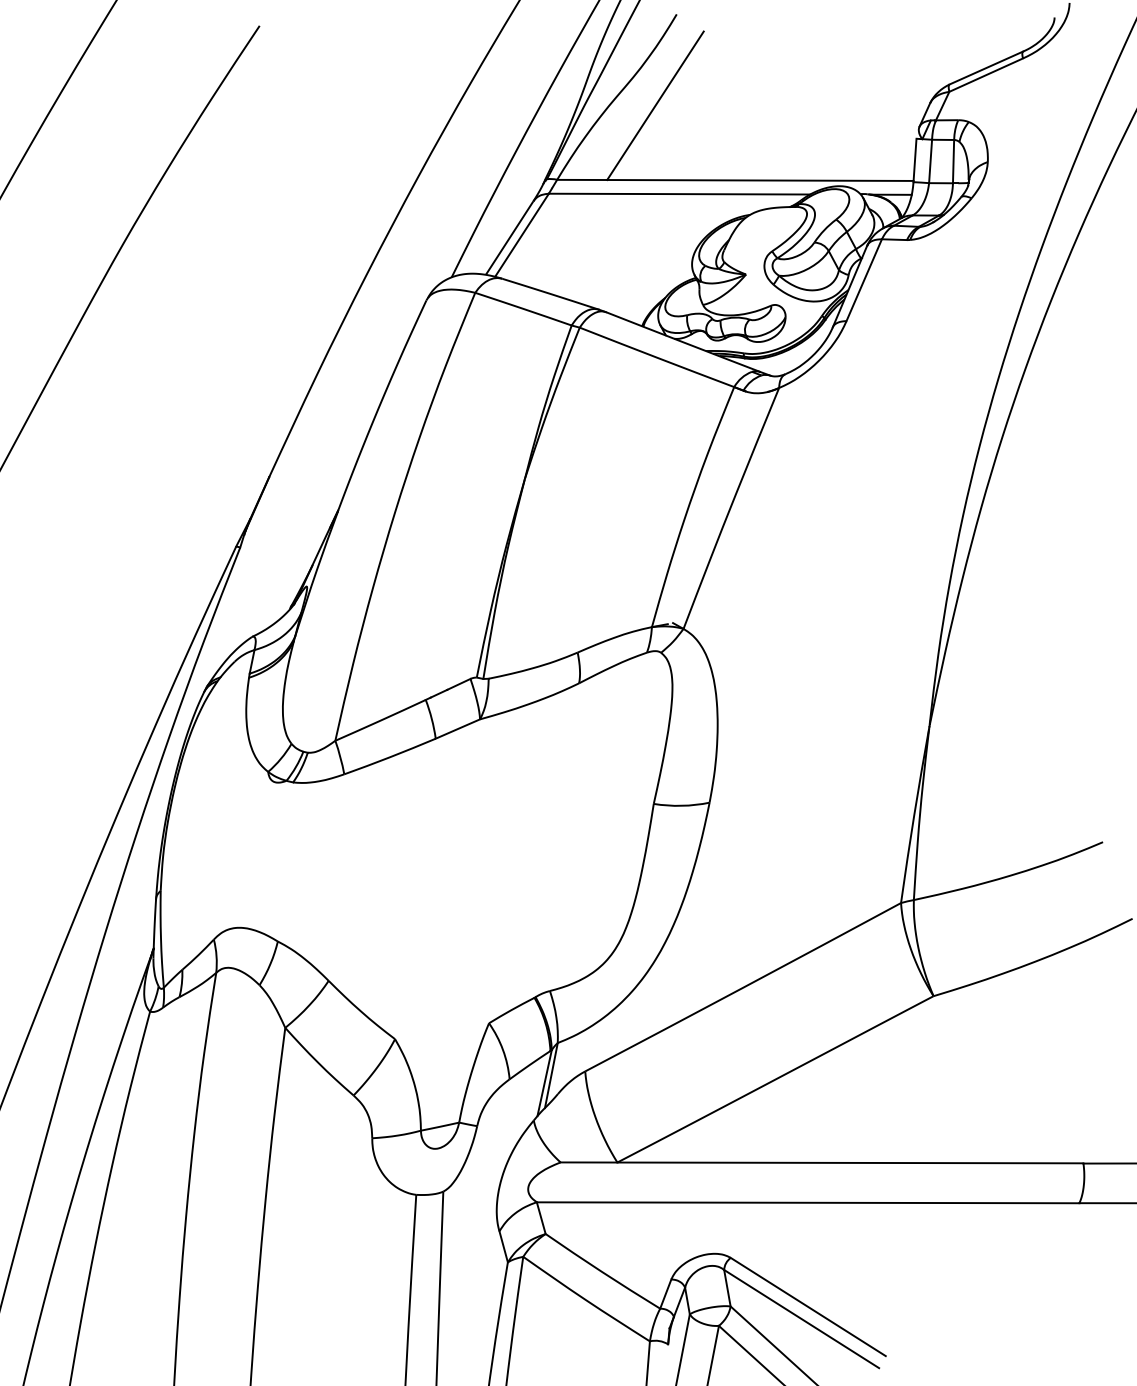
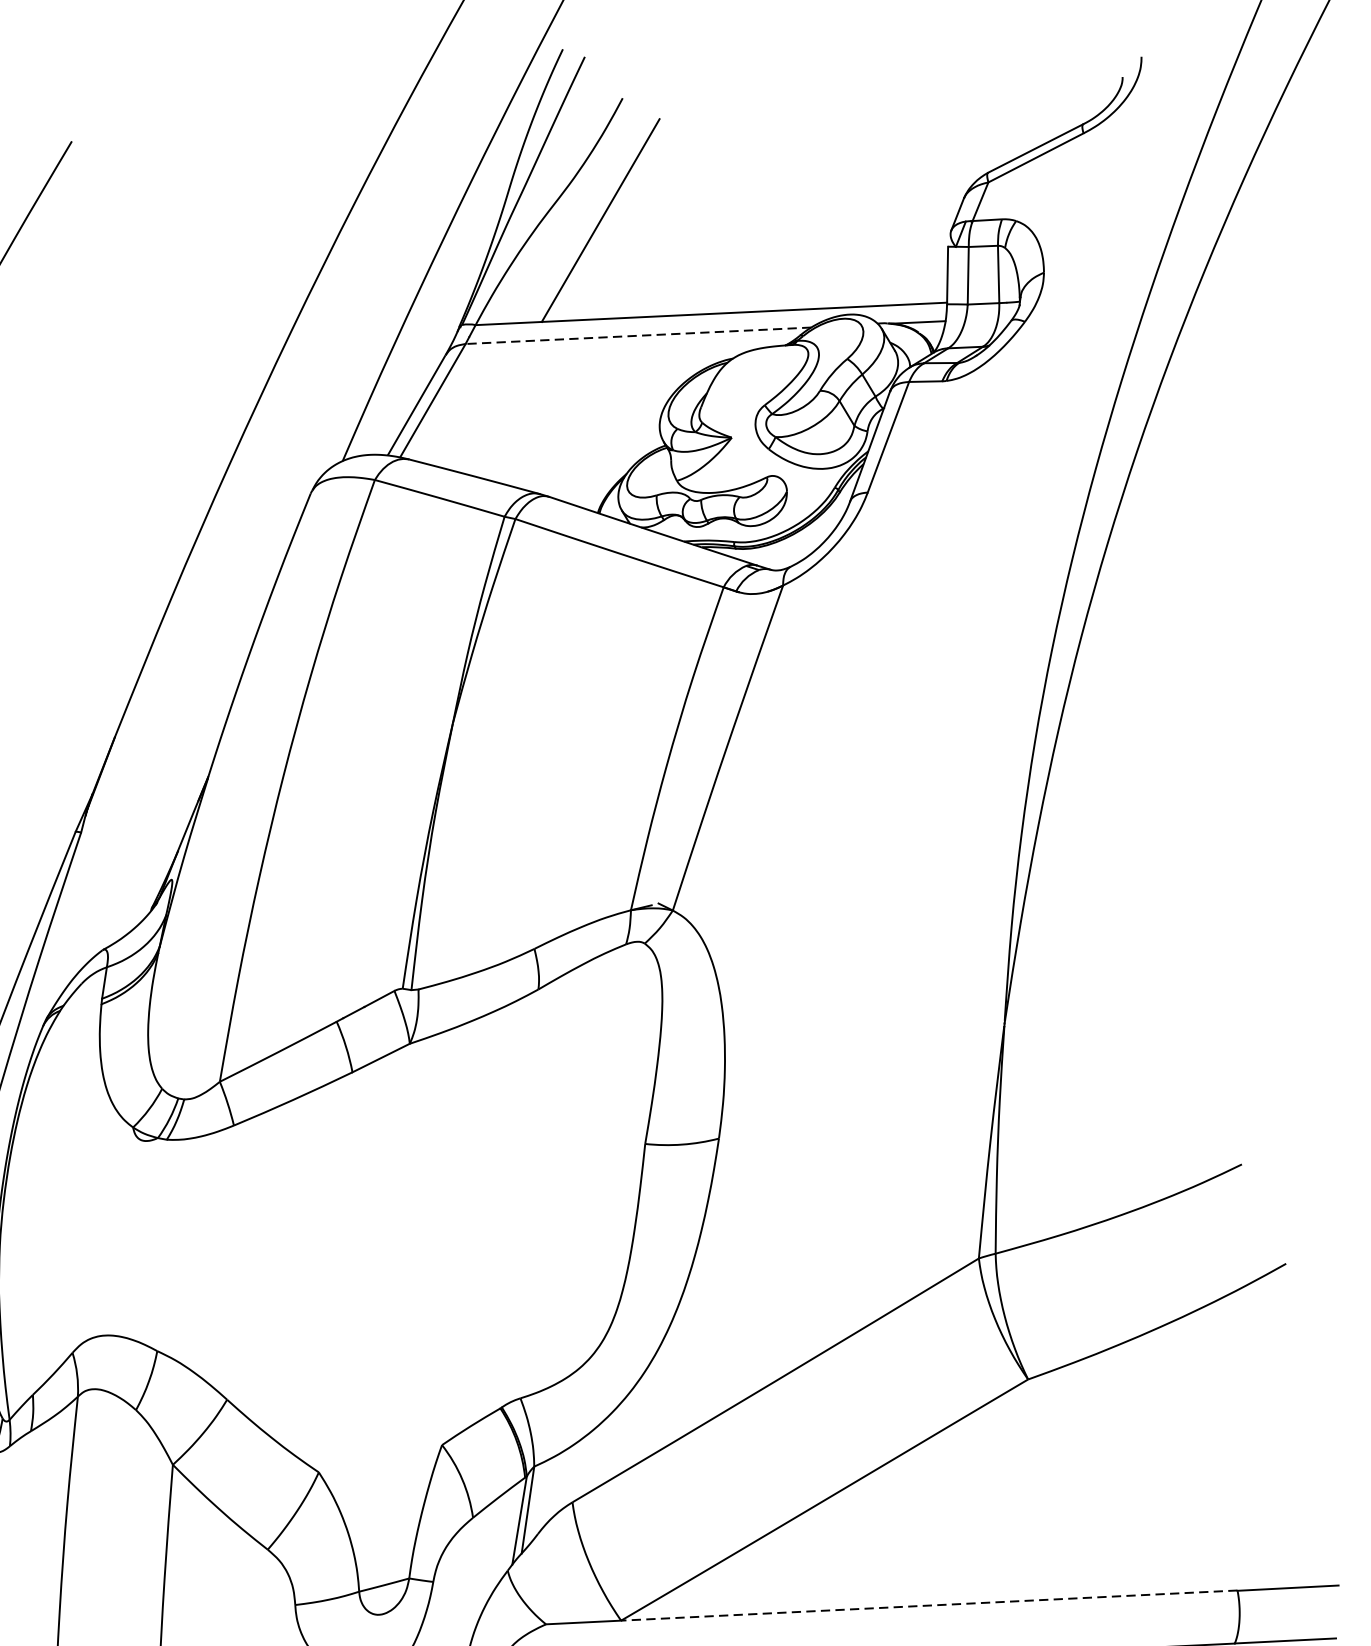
line: (679, 194) -> (638, 336), solid -> dashed
line: (849, 1162) -> (928, 1605), solid -> dashed

